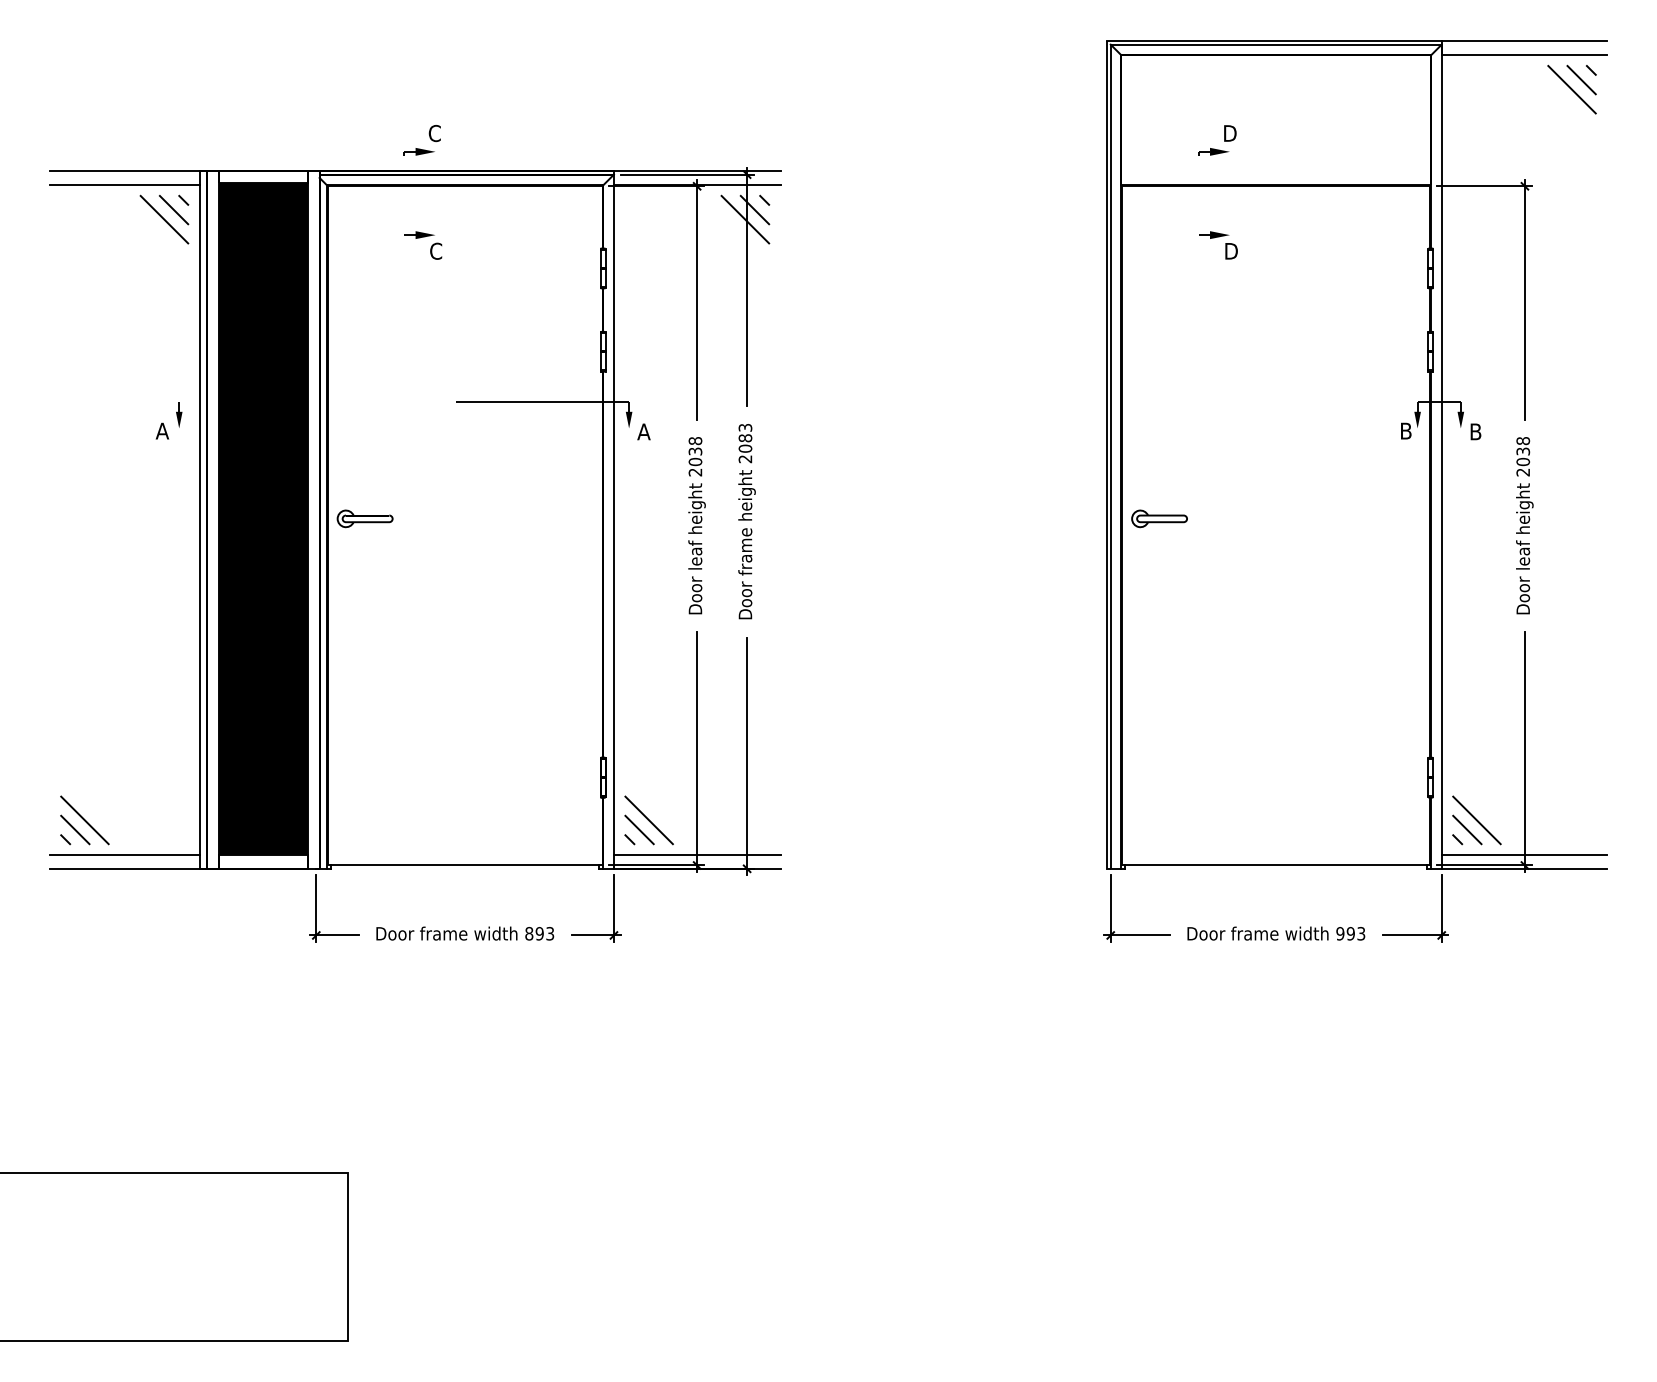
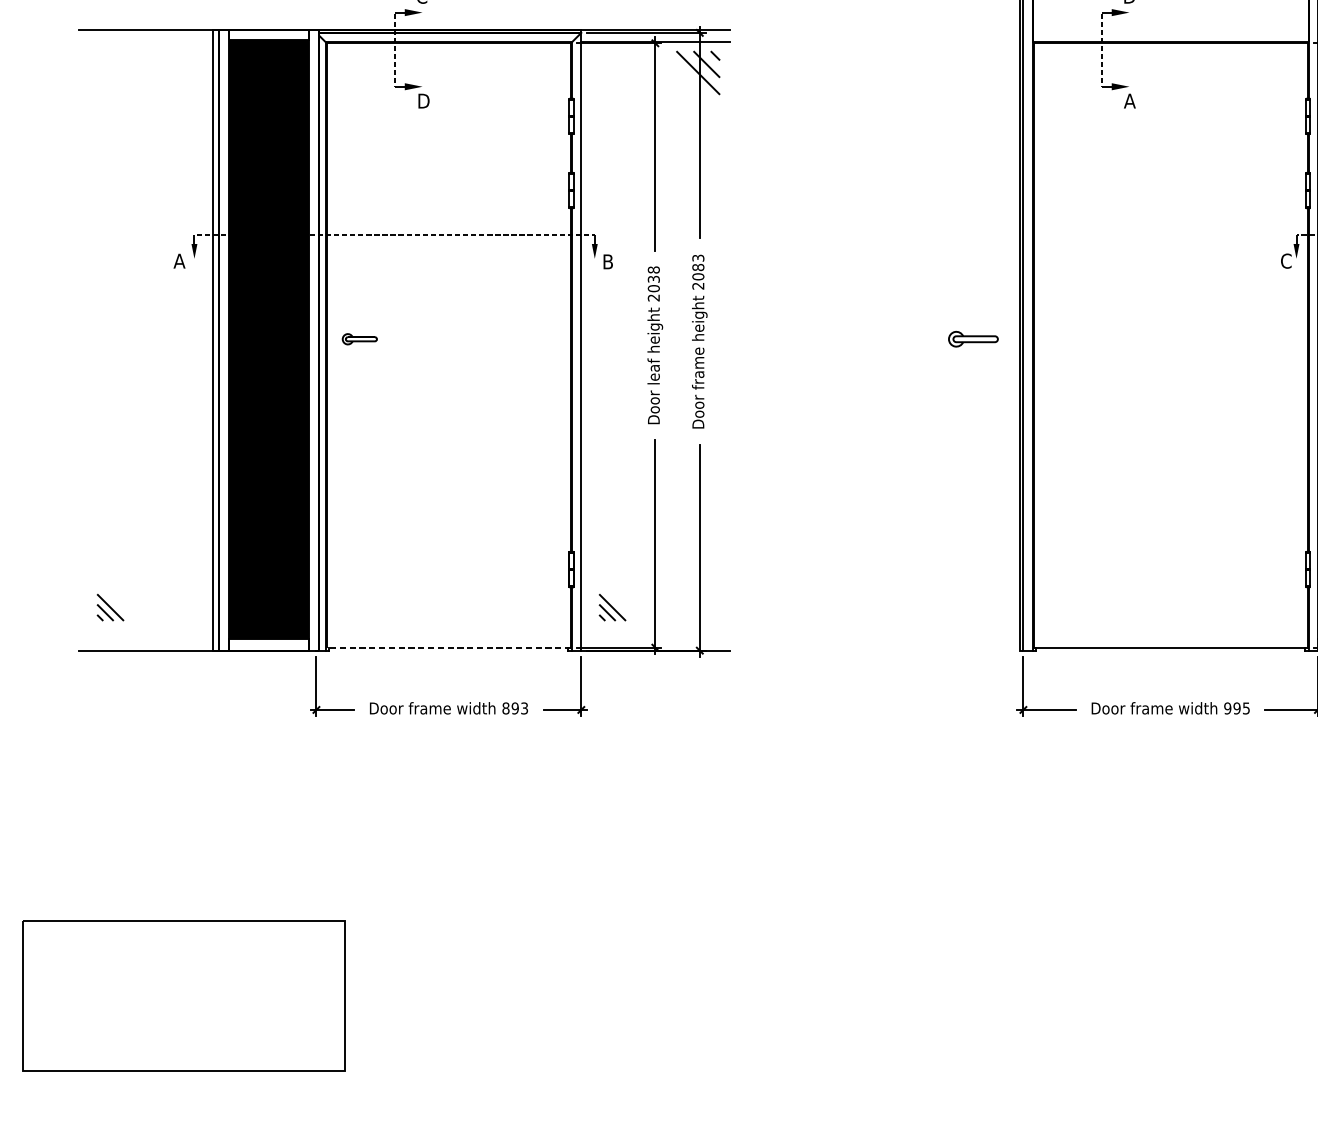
line: (124, 184) -> (145, 41), removed
part: (164, 219) -> (181, 72), removed
text: (436, 250) -> (423, 100), C -> D
text: (1230, 251) -> (1129, 101), D -> A
text: (1406, 430) -> (1286, 260), B -> C
text: (643, 431) -> (607, 261), A -> B
part: (364, 518) -> (359, 338), size x0.7
part: (1159, 518) -> (973, 338), moved
part: (84, 820) -> (110, 607), size x0.6
part: (648, 820) -> (612, 607), size x0.6
line: (124, 855) -> (145, 638), removed
line: (696, 855) -> (654, 638), removed
line: (464, 865) -> (448, 647), solid -> dashed
text: (1361, 933) -> (1246, 708), 993 -> 995

